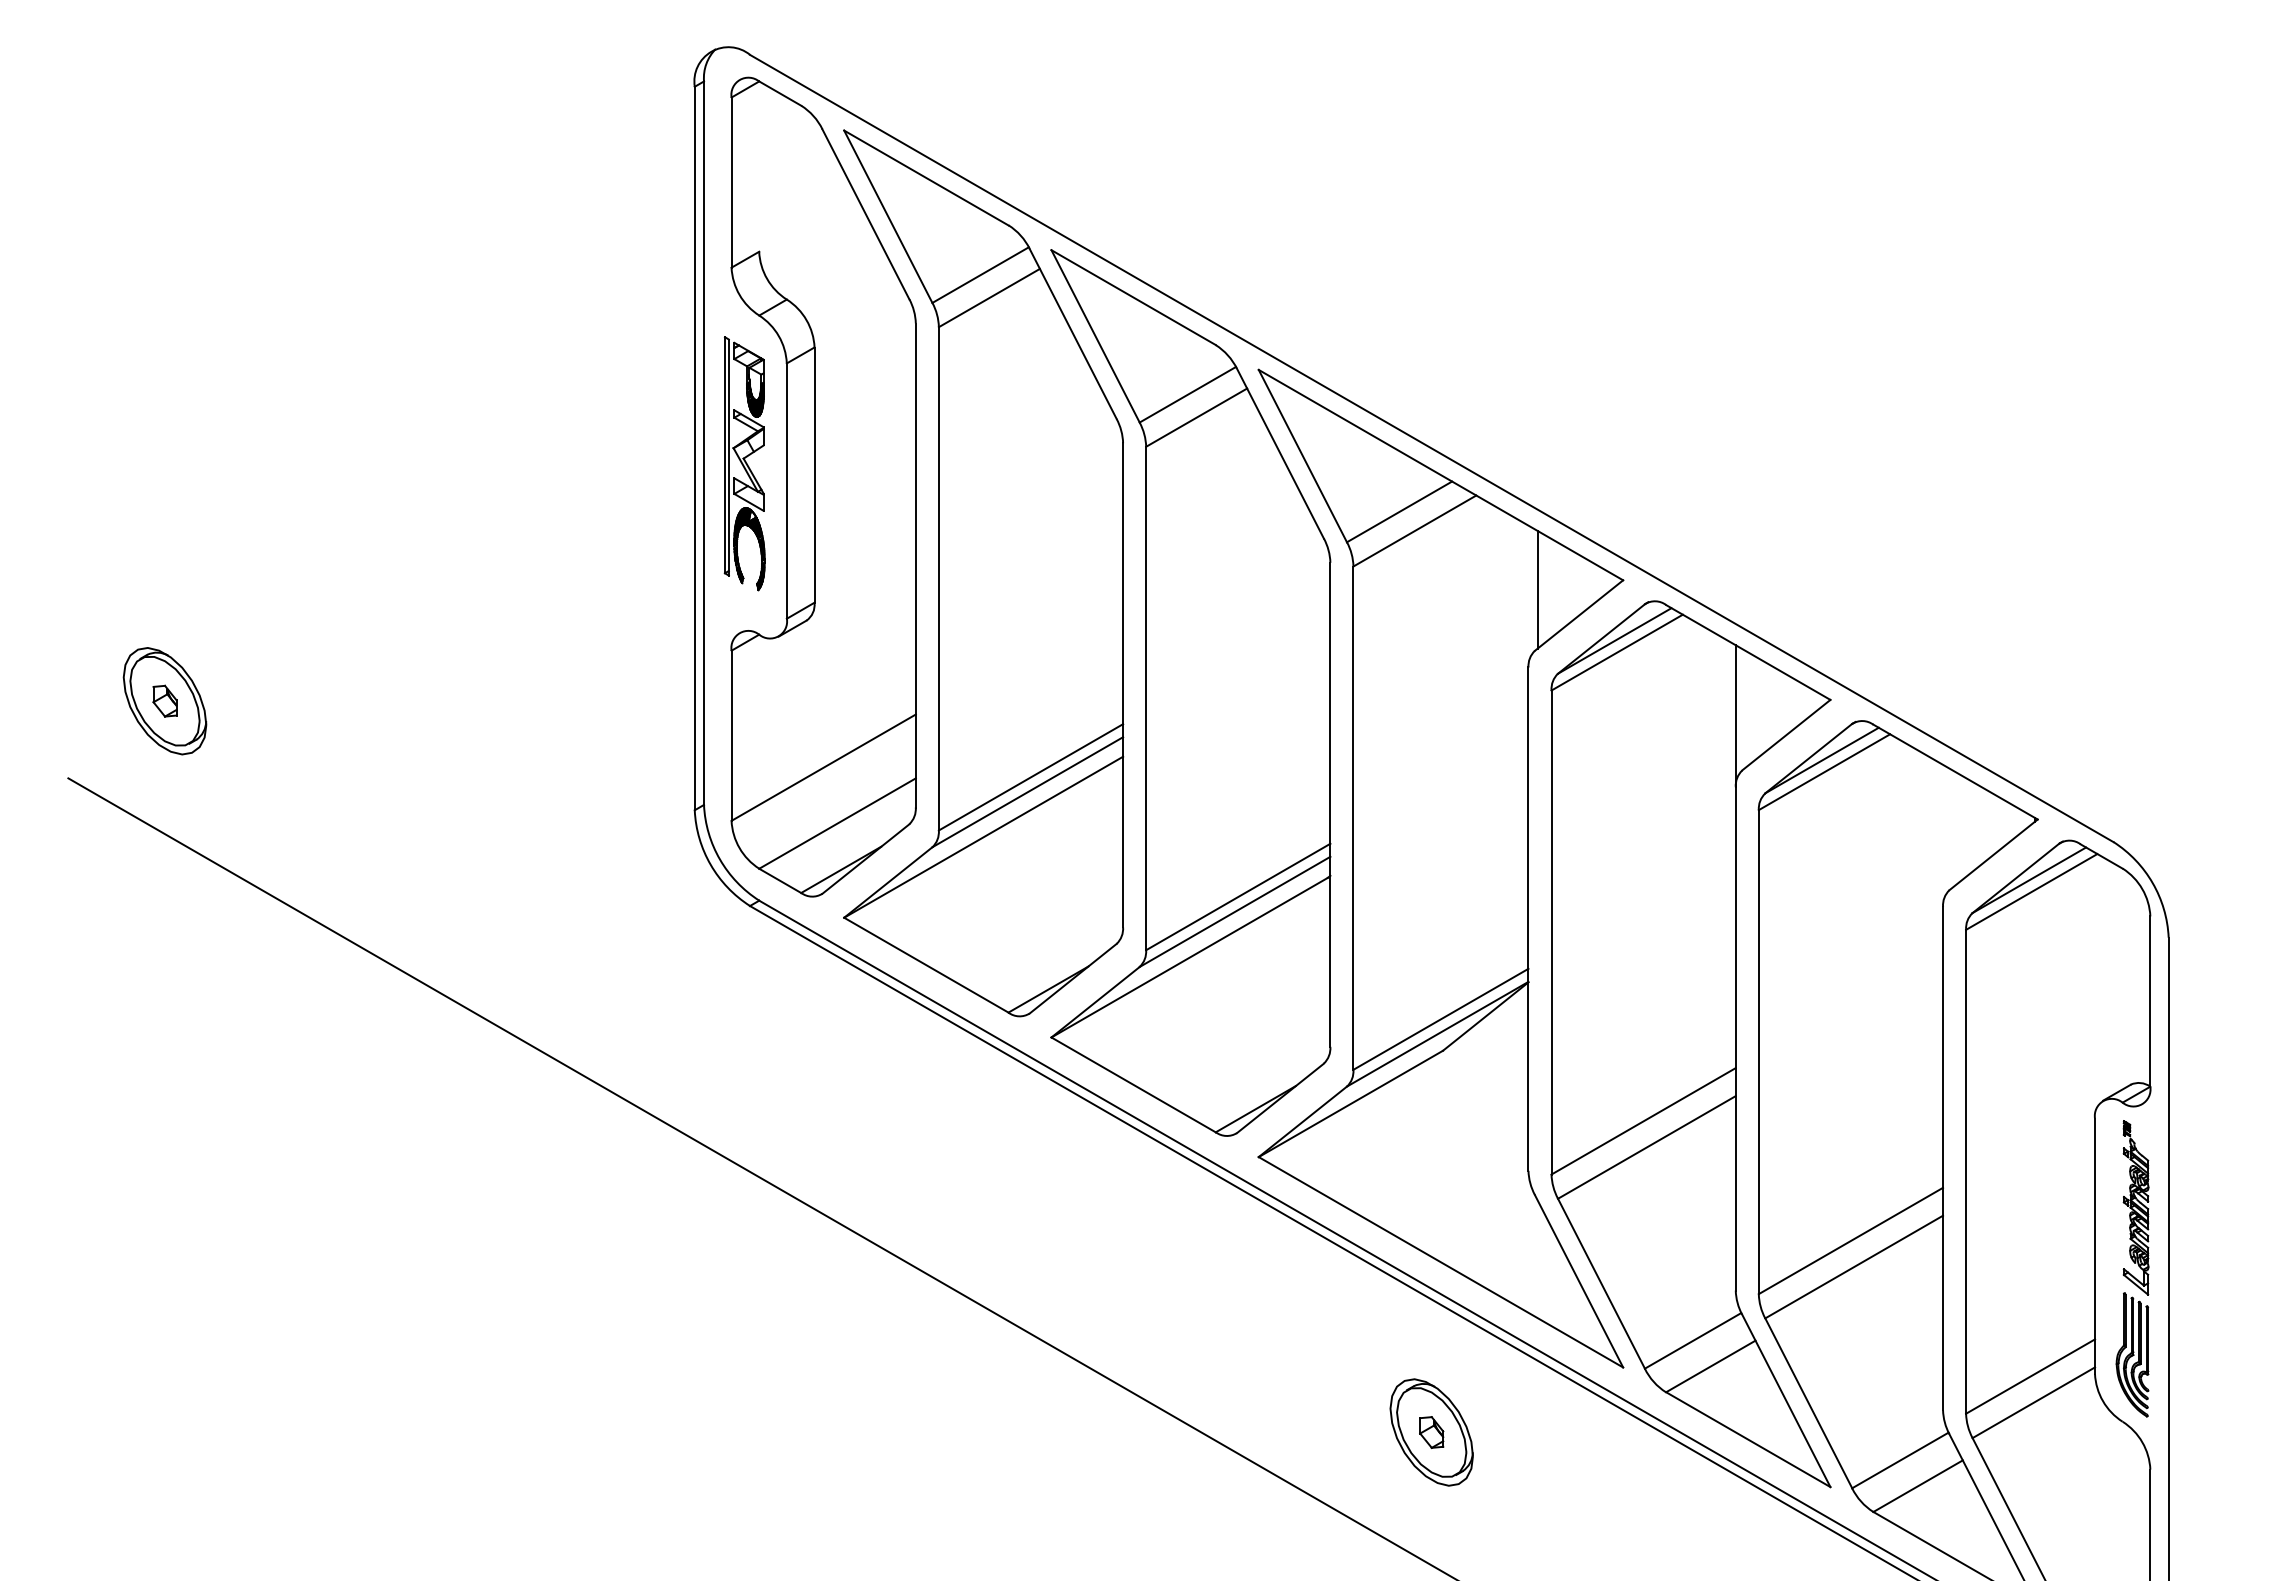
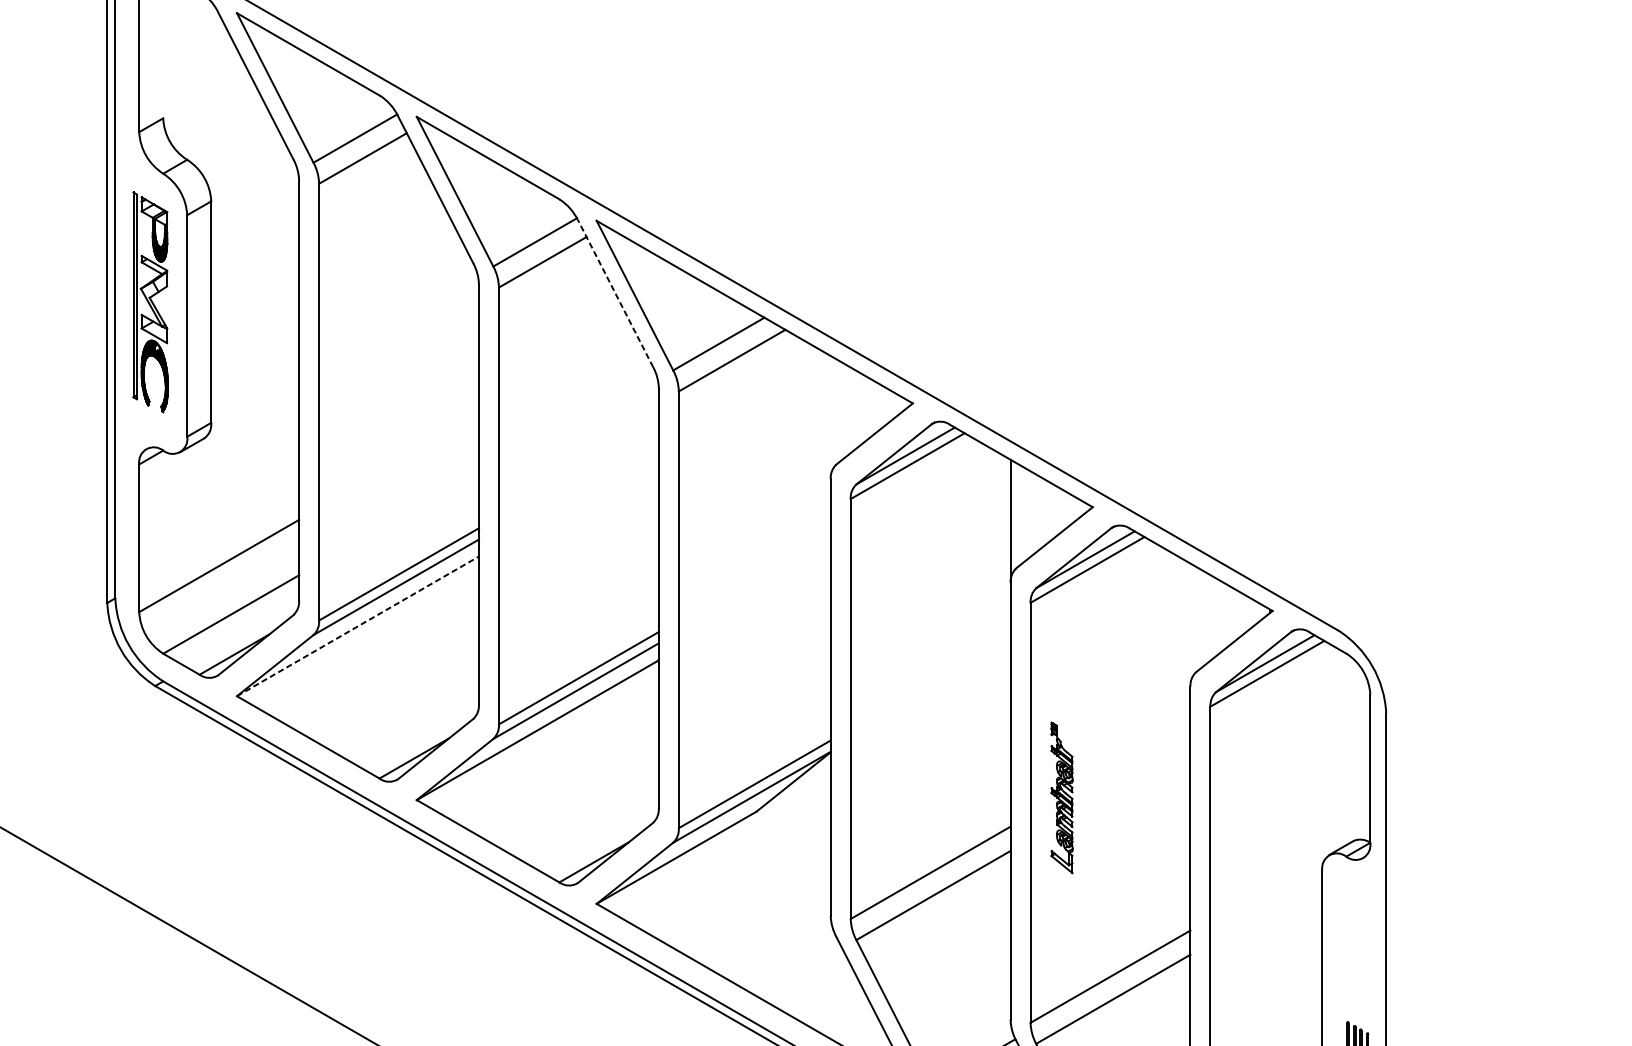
line: (1280, 453) -> (615, 293), solid -> dashed
line: (1537, 589) -> (838, 411), removed
line: (984, 836) -> (358, 625), solid -> dashed
part: (2135, 1207) -> (1061, 797), moved

